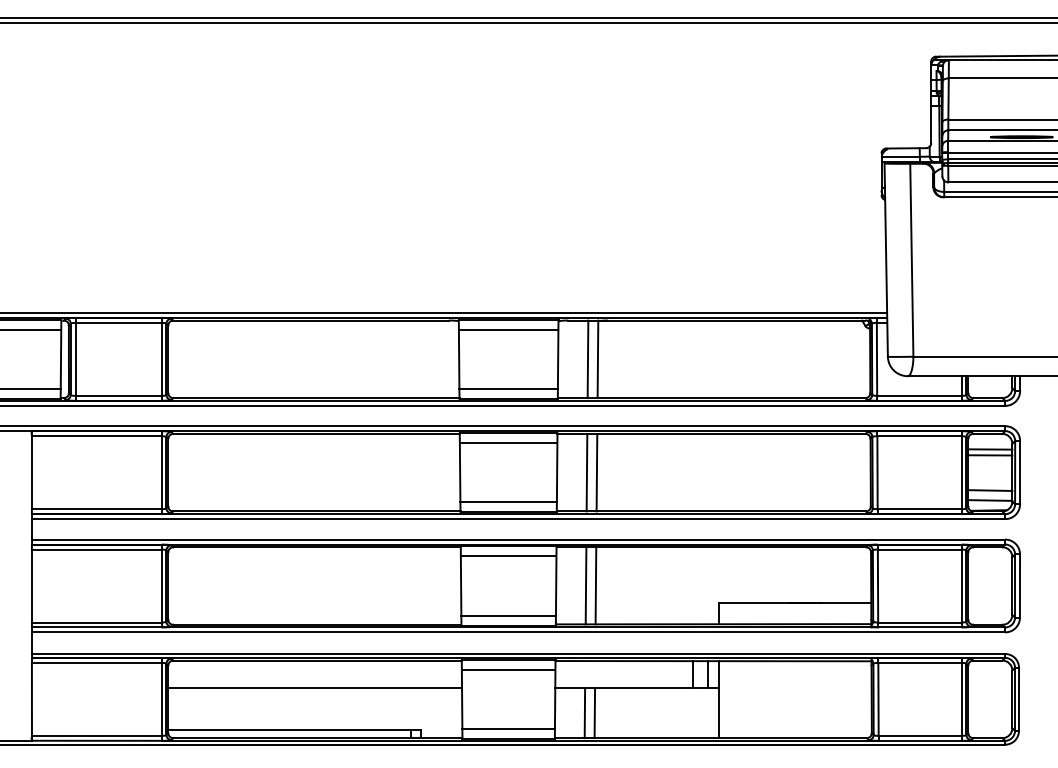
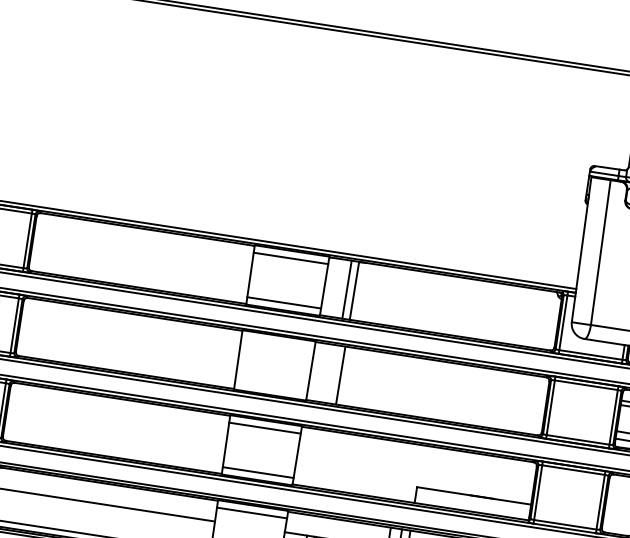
line: (508, 443) -> (277, 343), removed
line: (586, 472) -> (332, 374), removed
line: (508, 502) -> (271, 387), removed
line: (585, 585) -> (319, 458), removed
line: (595, 585) -> (326, 459), removed

